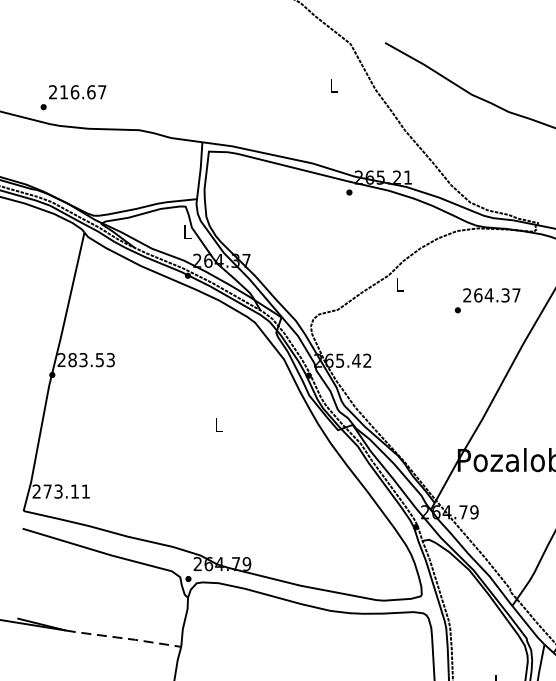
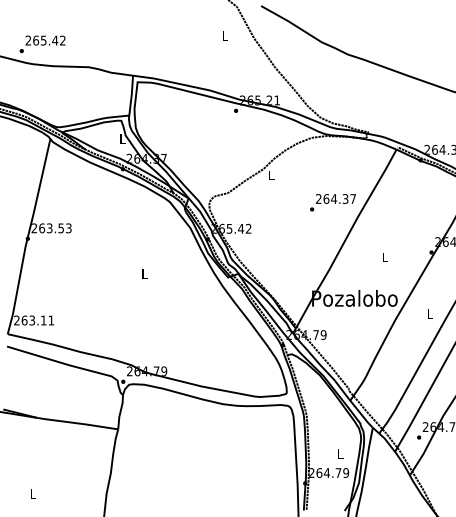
text: (83, 92) -> (49, 40), 216.67 -> 265.42
text: (486, 300) -> (332, 202), moved
text: (71, 358) -> (41, 227), 283.53 -> 263.53
text: (47, 491) -> (24, 320), 273.11 -> 263.11
line: (124, 638) -> (78, 423), dashed -> solid

